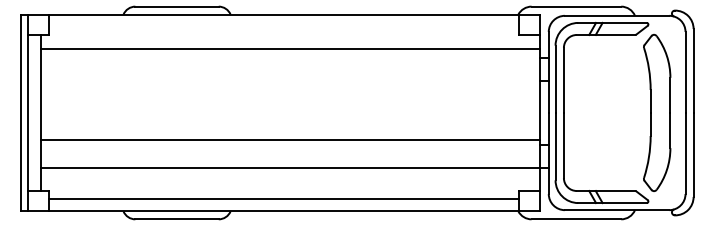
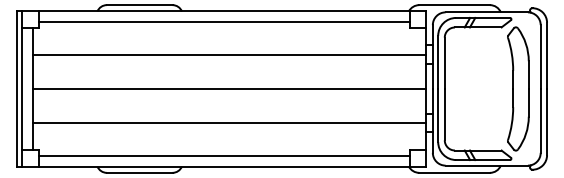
line: (283, 27) -> (223, 21), added
line: (289, 48) -> (228, 55), moved
line: (289, 138) -> (228, 88), moved
line: (289, 168) -> (228, 122), moved

